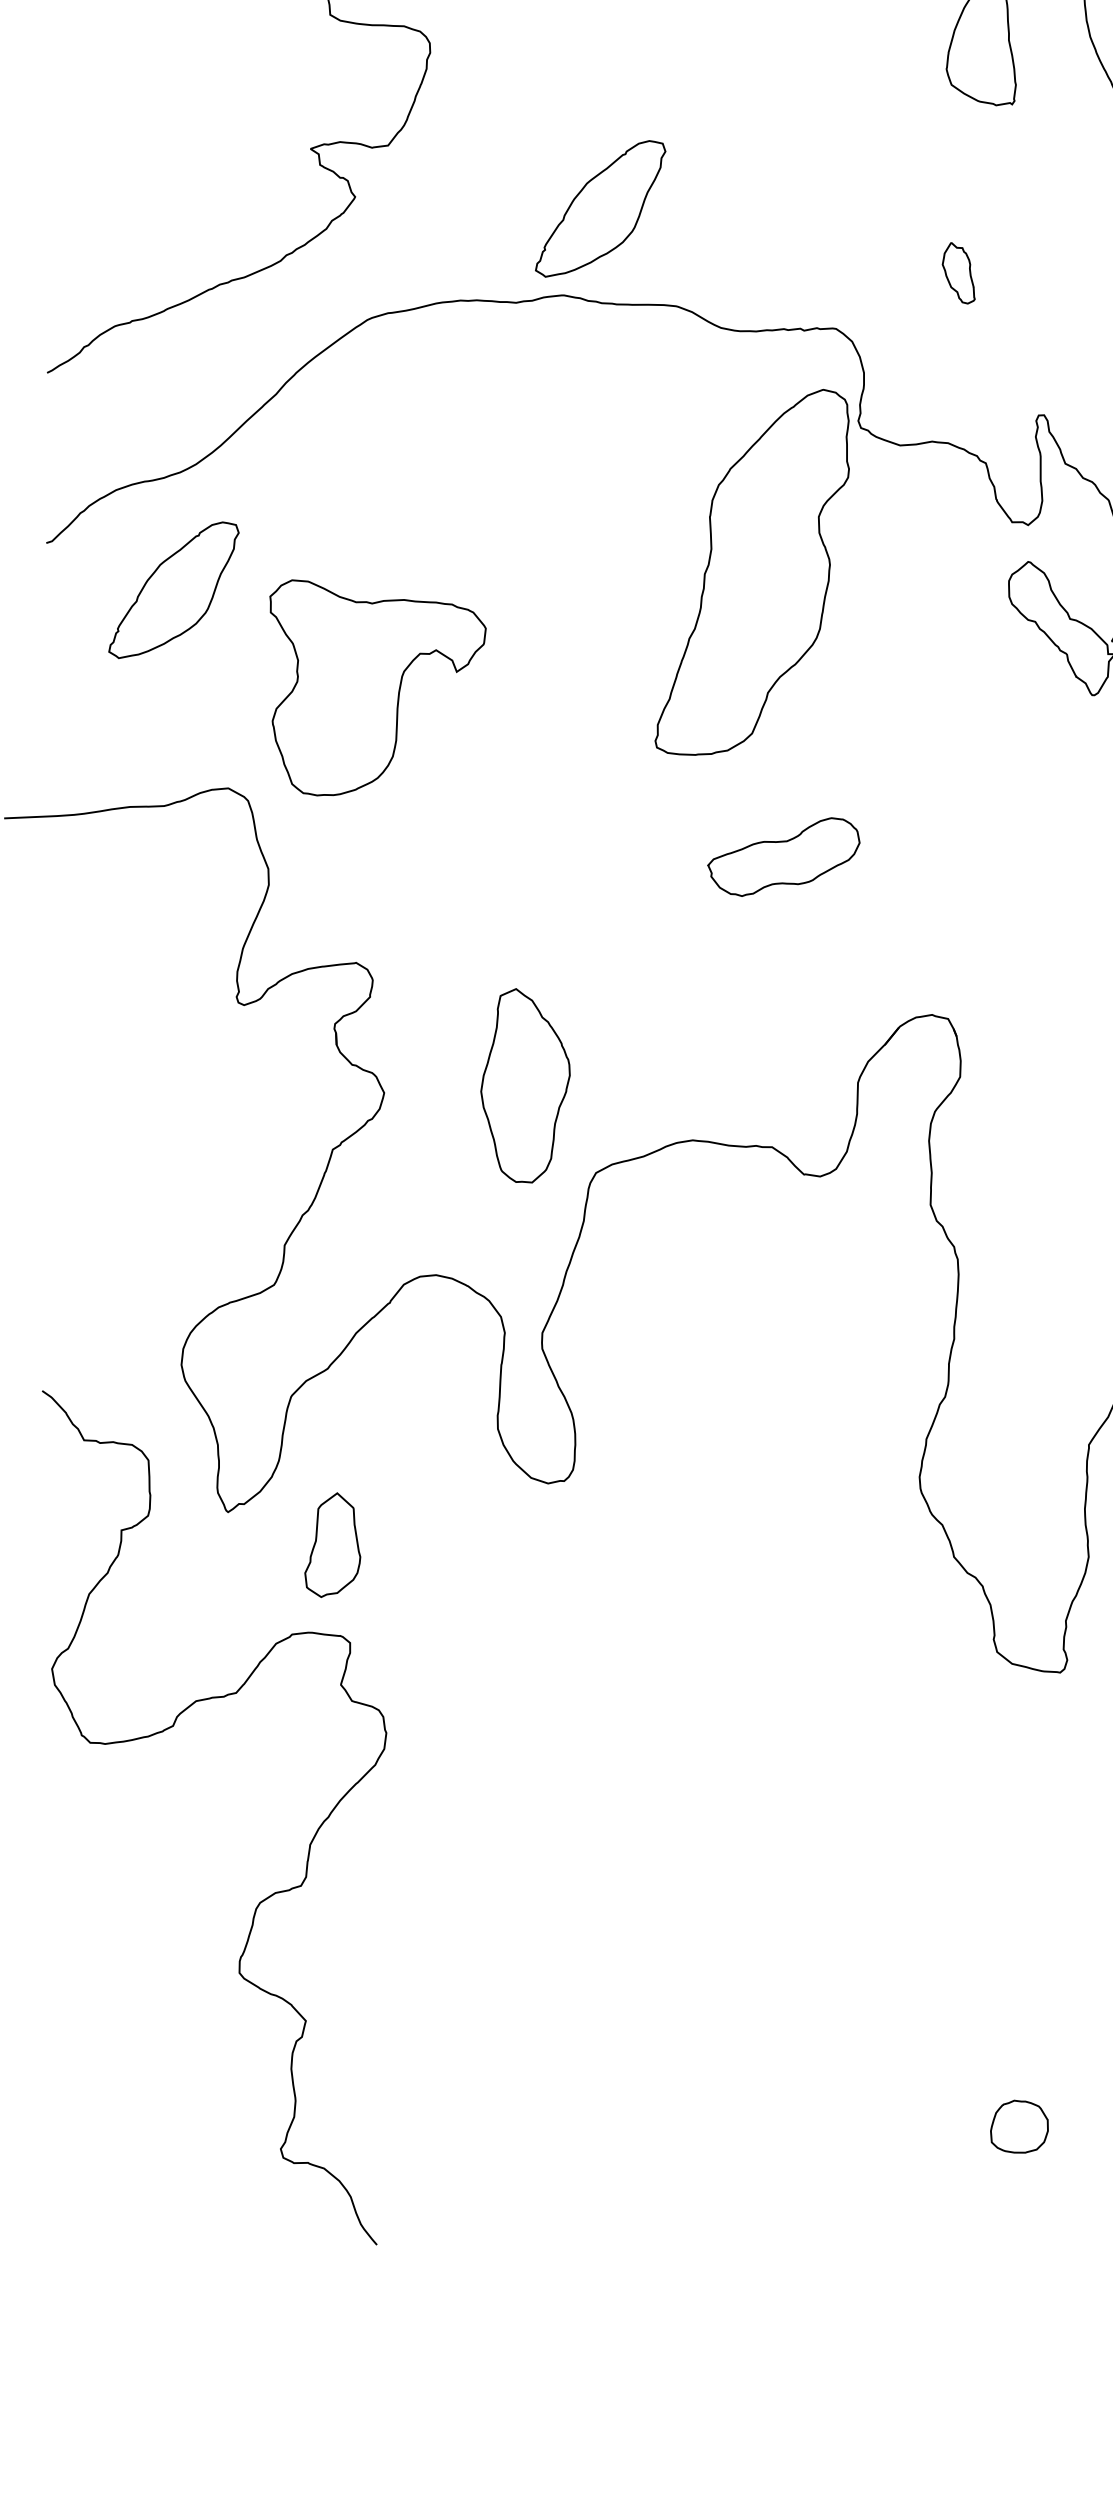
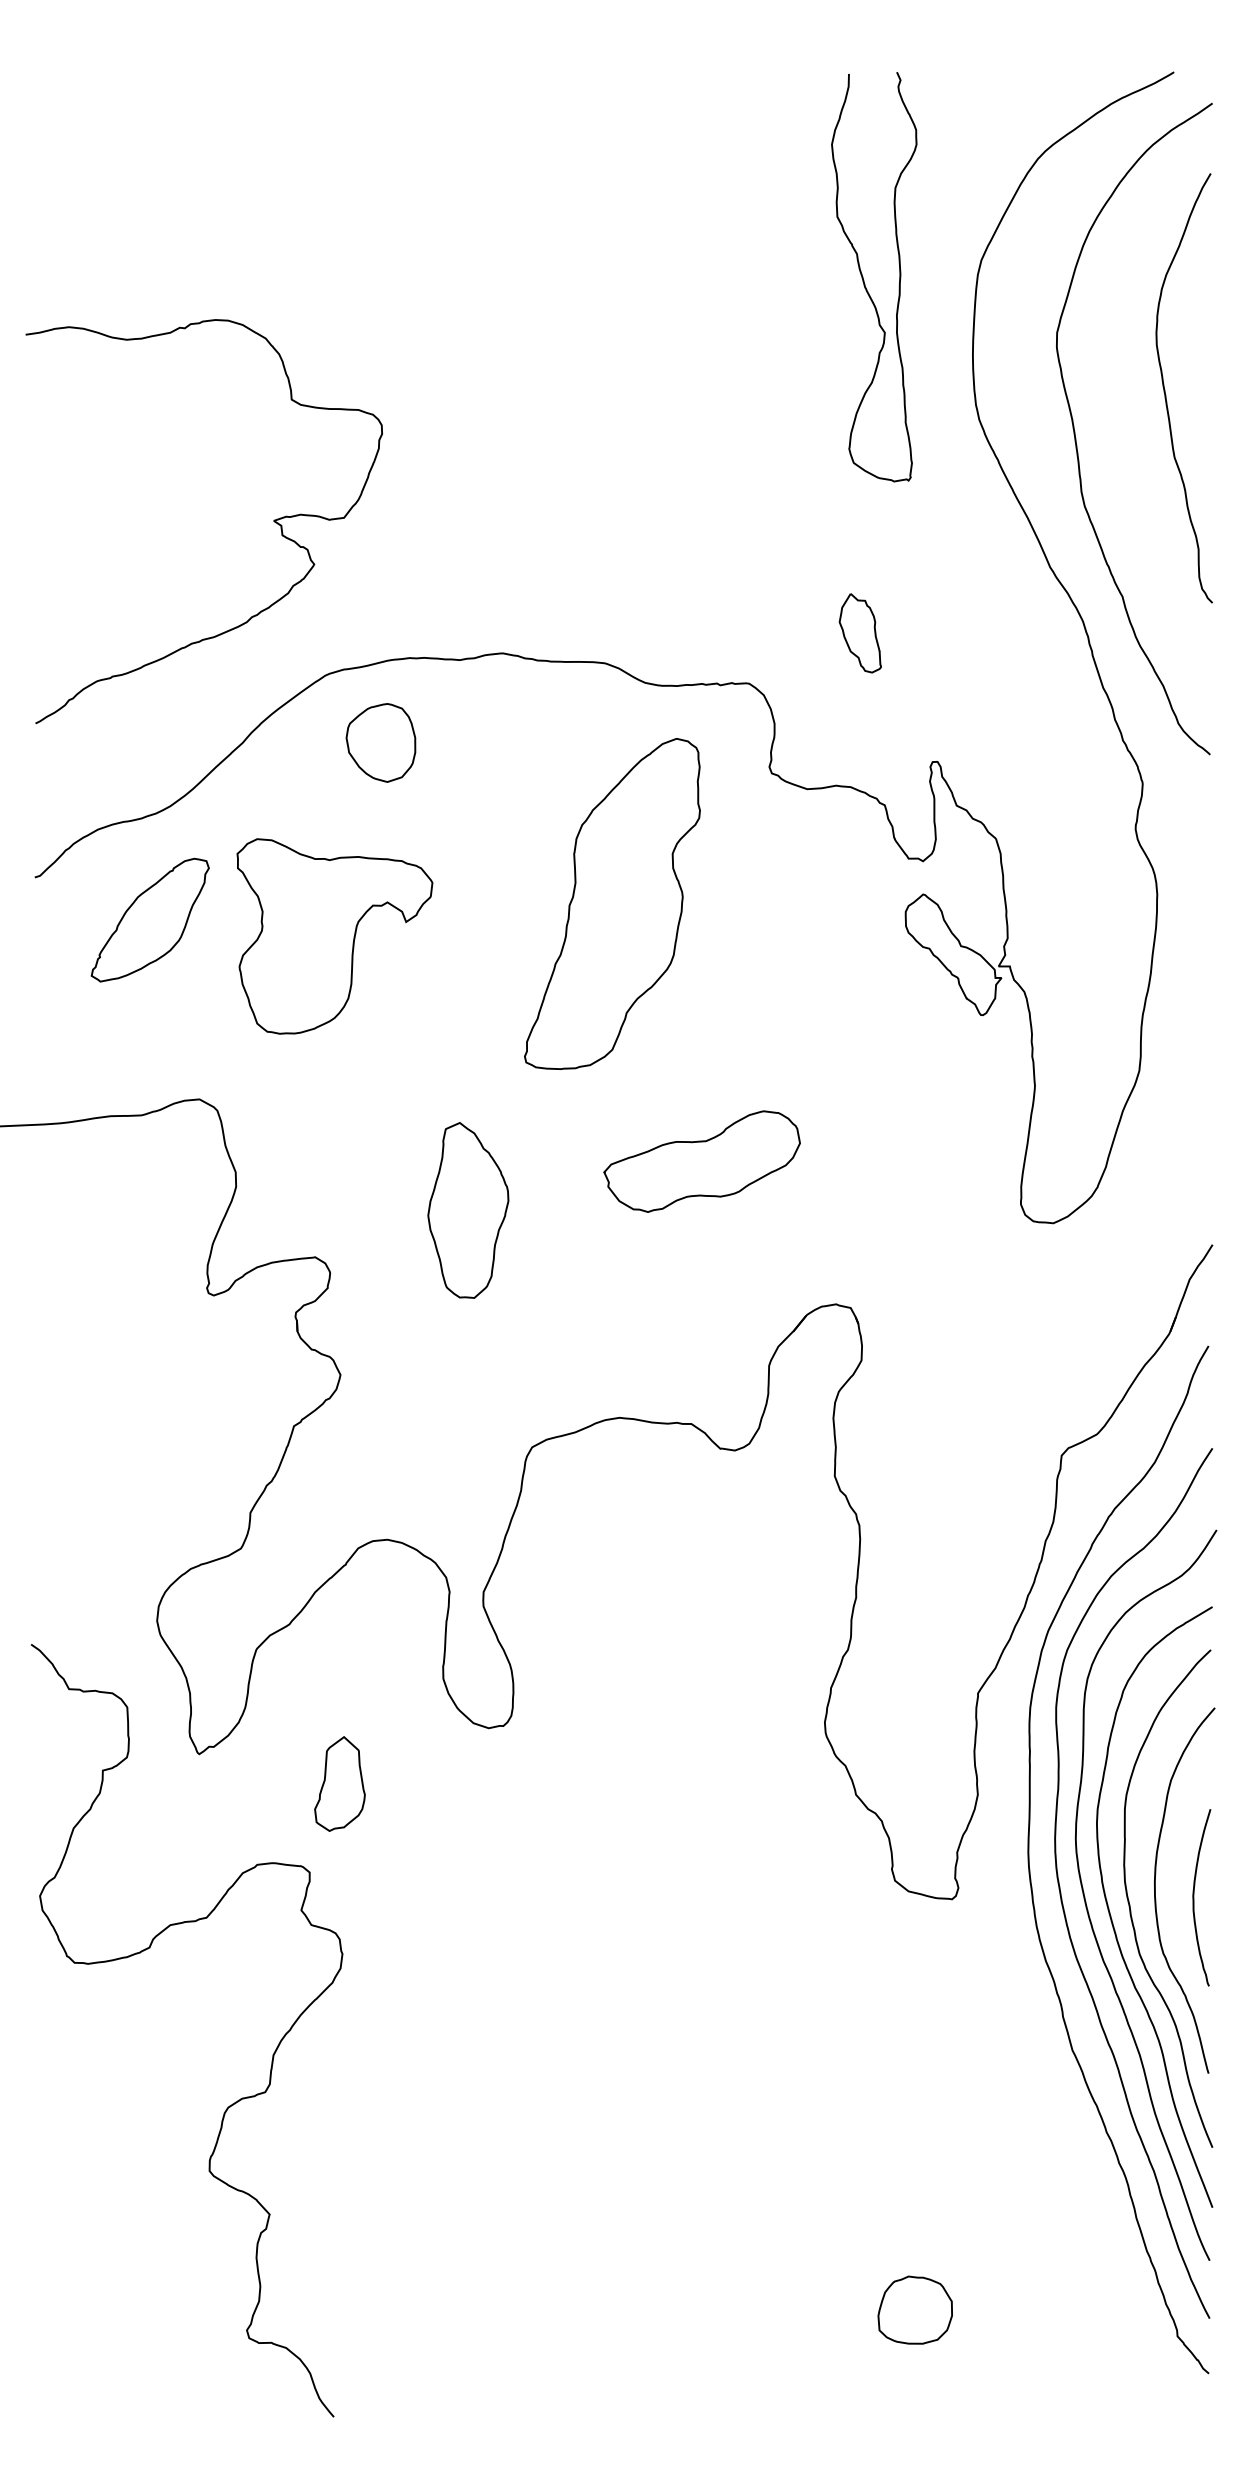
part: (599, 208) -> (535, 574), removed
part: (957, 273) -> (859, 633), size x1.43
part: (428, 393) -> (380, 742), added
part: (752, 571) -> (612, 903), moved
part: (377, 687) -> (334, 936), moved
part: (783, 857) -> (701, 1161), size x1.43
part: (525, 1085) -> (468, 1210), moved
part: (332, 1544) -> (339, 1783), moved
part: (1018, 2126) -> (914, 2309), size x1.43

